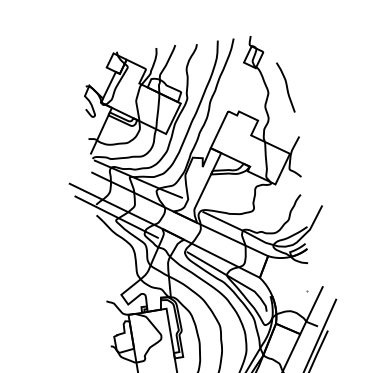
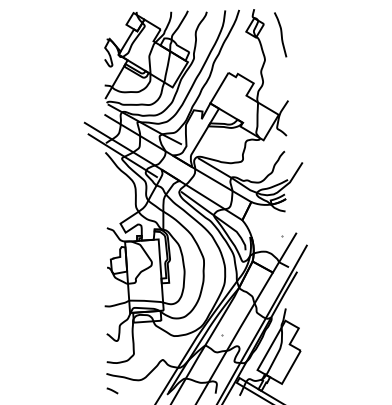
curve: (285, 87) -> (280, 34), moved

